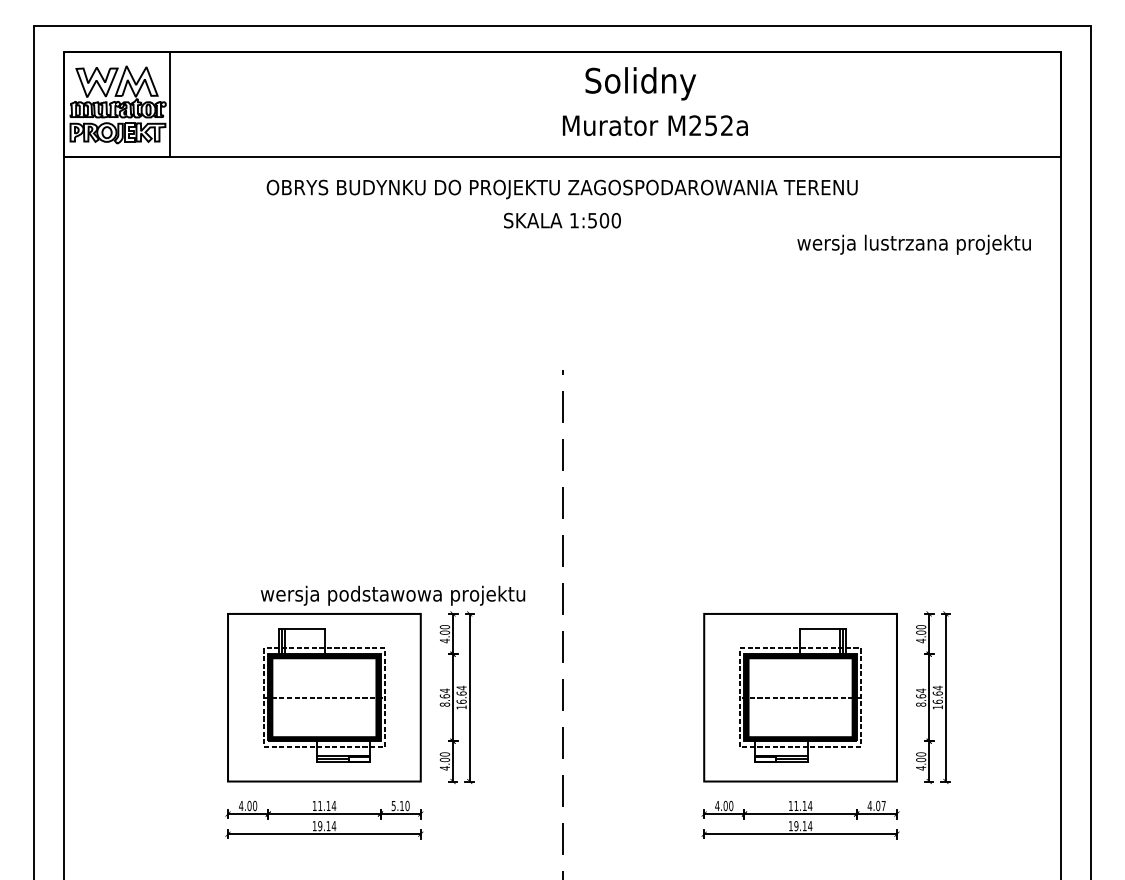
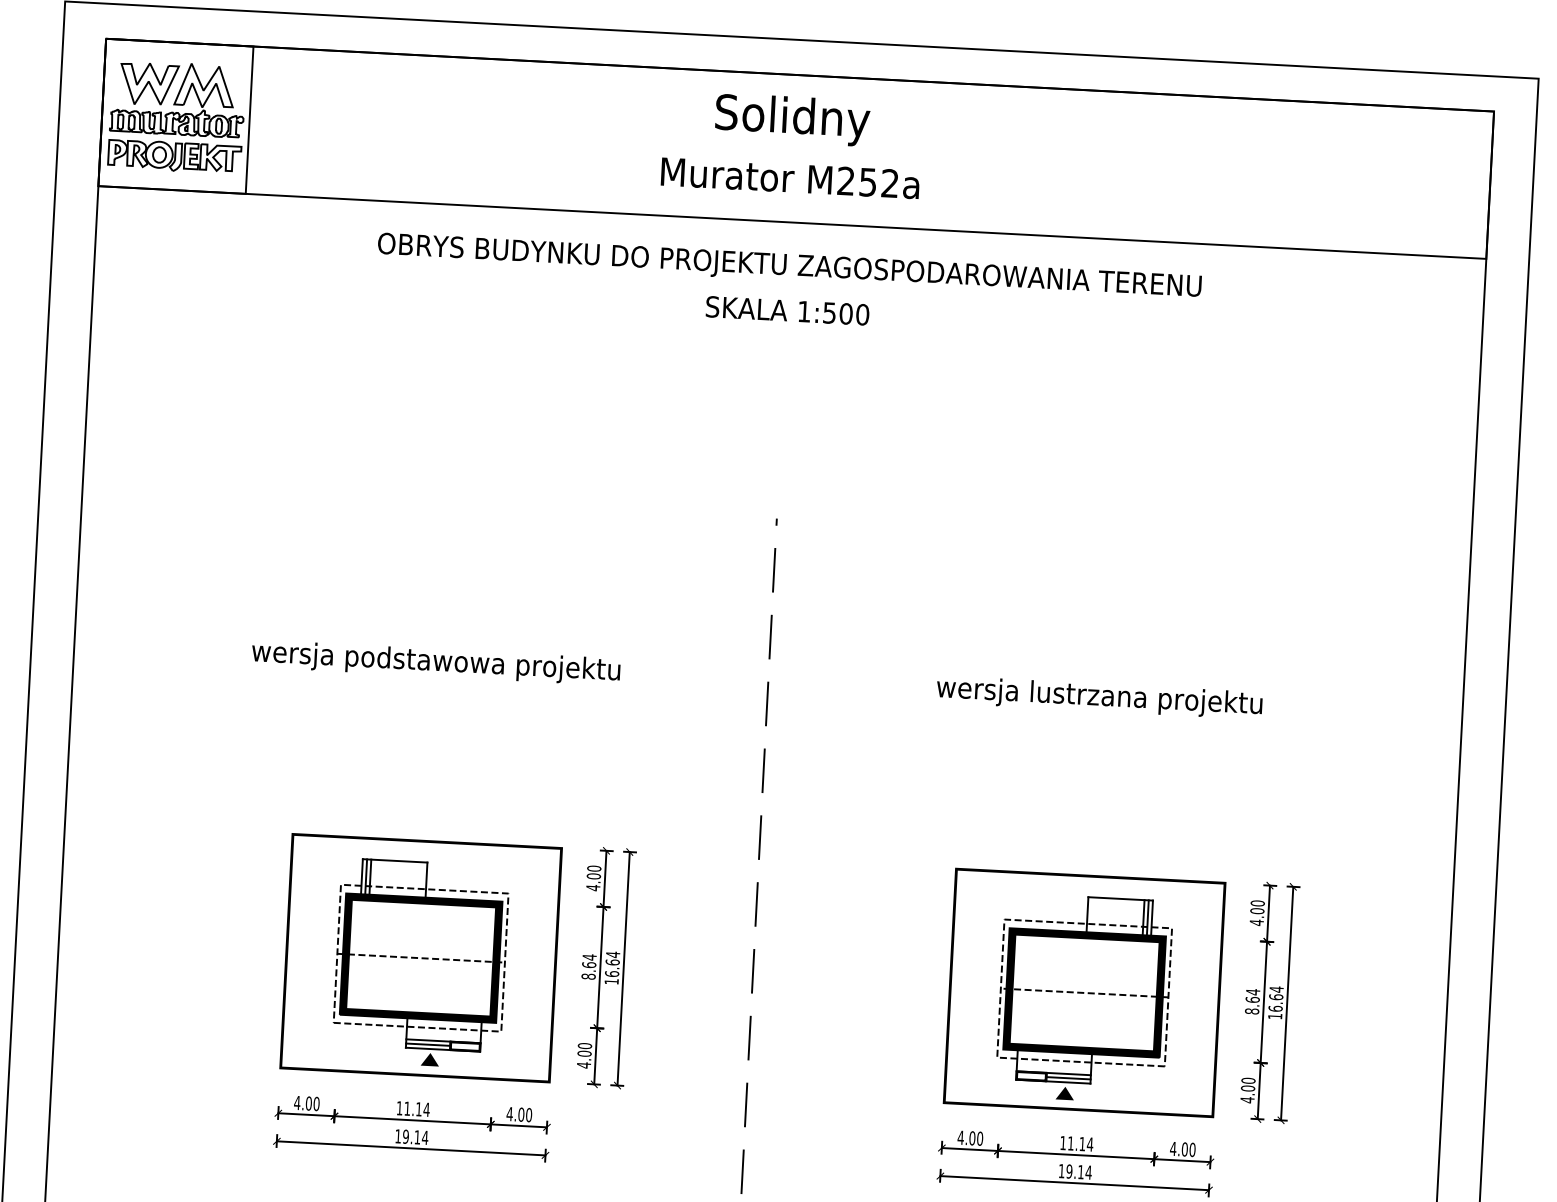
text: (640, 83) -> (792, 119), moved
text: (655, 125) -> (790, 178), moved
text: (913, 244) -> (1098, 697), moved
text: (393, 595) -> (436, 662), moved
fill: (334, 769) -> (429, 1058), added
fill: (789, 770) -> (1063, 1093), added
text: (883, 805) -> (1192, 1149), 4.07 -> 4.00
text: (397, 806) -> (515, 1115), 5.10 -> 4.00

